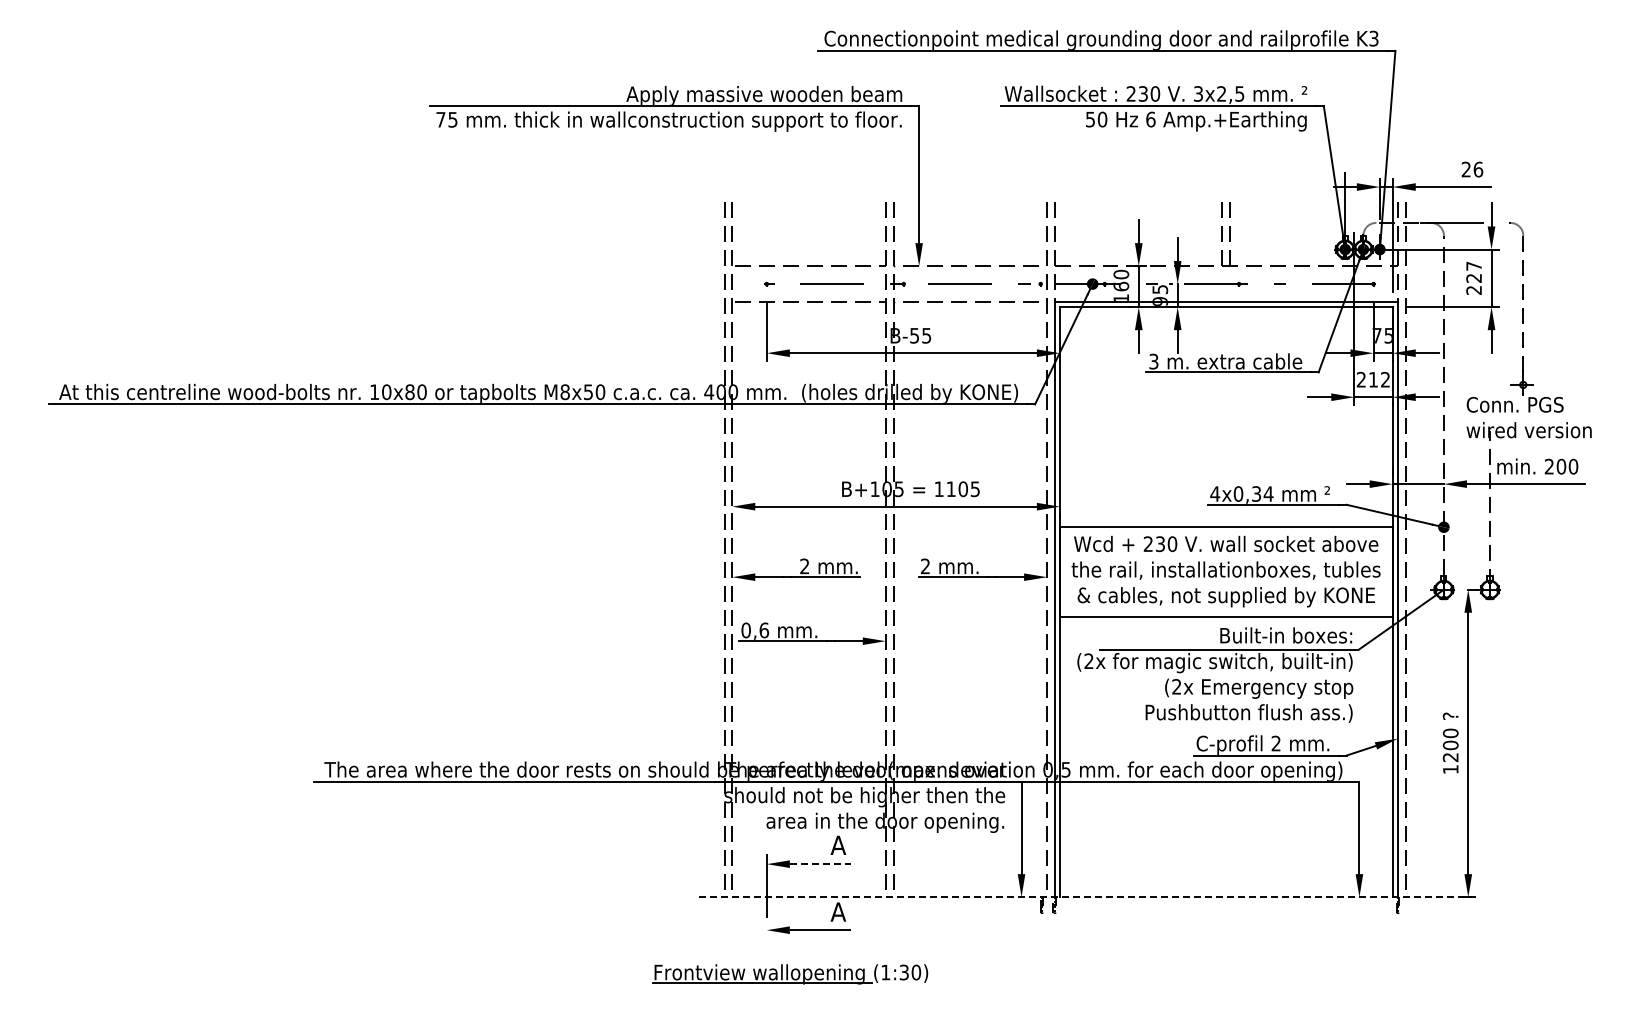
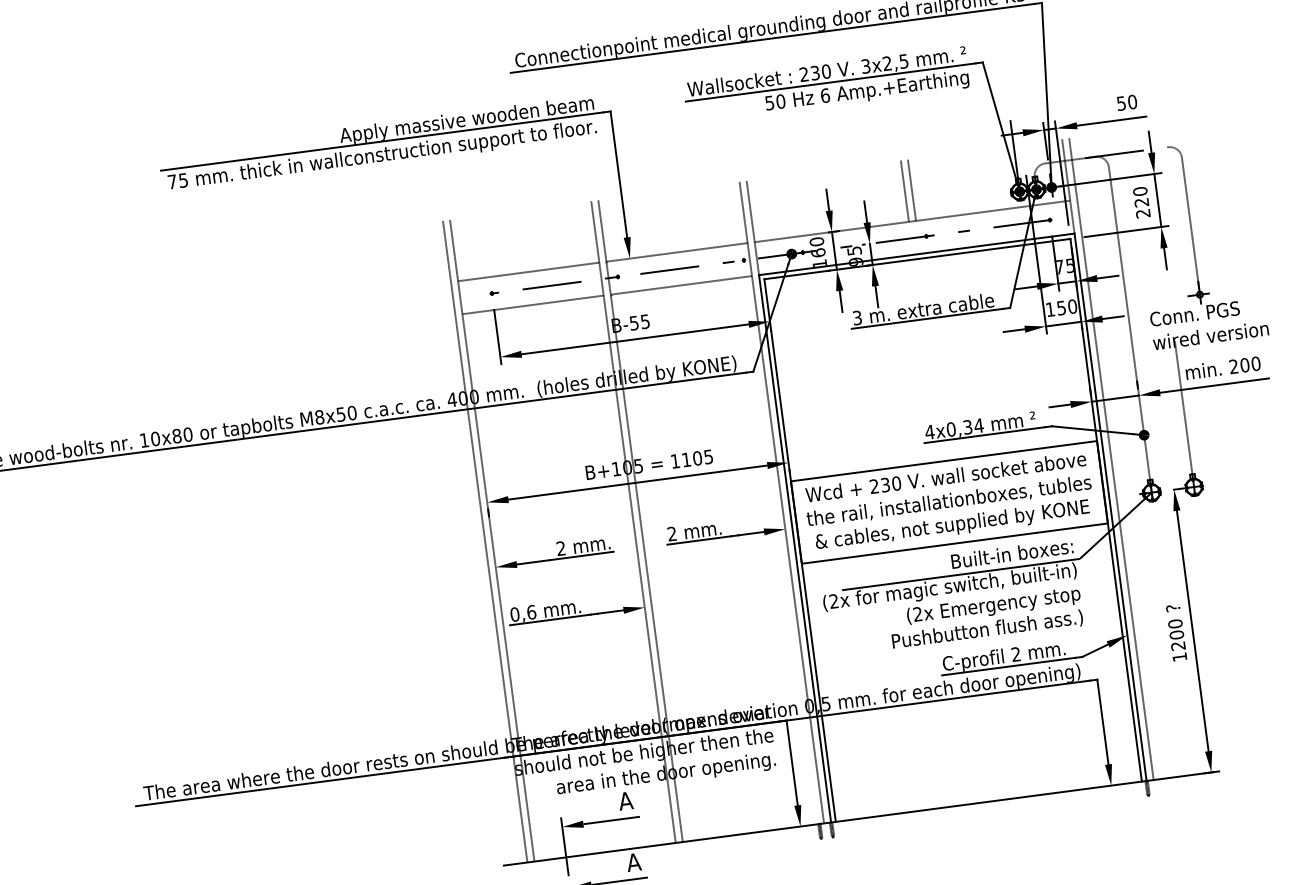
text: (1472, 169) -> (1127, 102), 26 -> 50
text: (1473, 265) -> (1139, 190), 227 -> 220
text: (1373, 379) -> (1061, 307), 212 -> 150
line: (820, 864) -> (611, 820), dashed -> solid
line: (1087, 897) -> (861, 818), dashed -> solid

